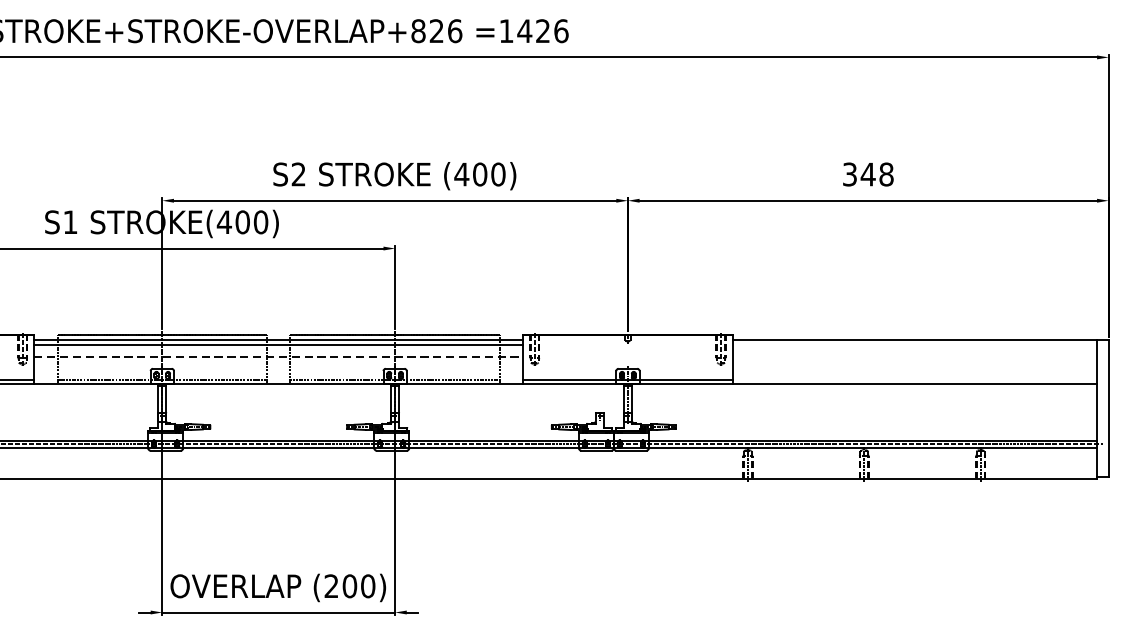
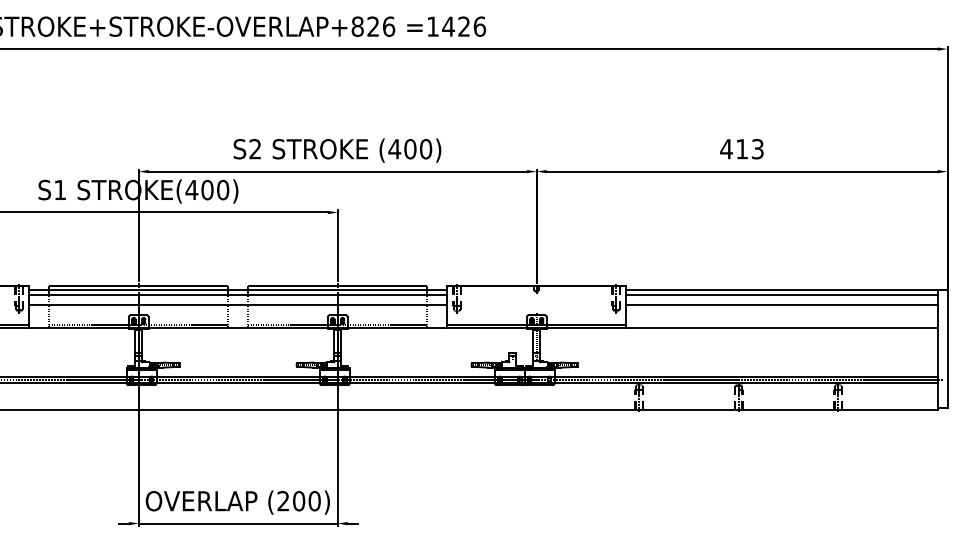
text: (867, 174) -> (741, 149), 348 -> 413
line: (914, 345) -> (781, 295), added
line: (279, 357) -> (238, 305), dashed -> solid
line: (914, 357) -> (781, 305), added

